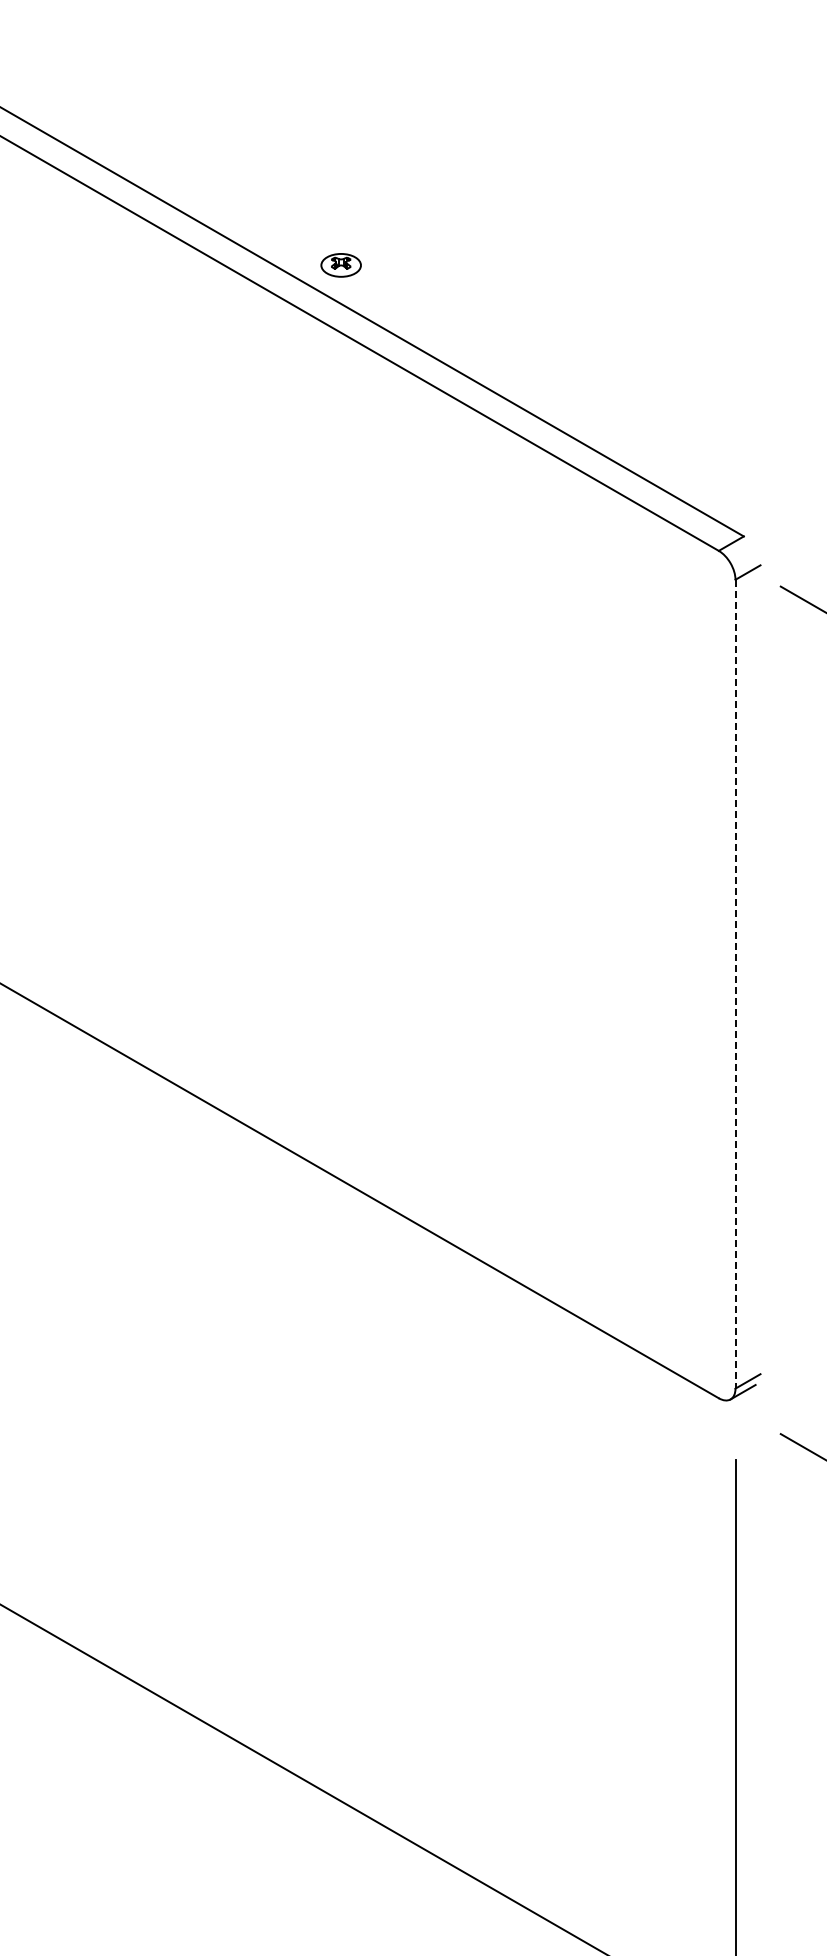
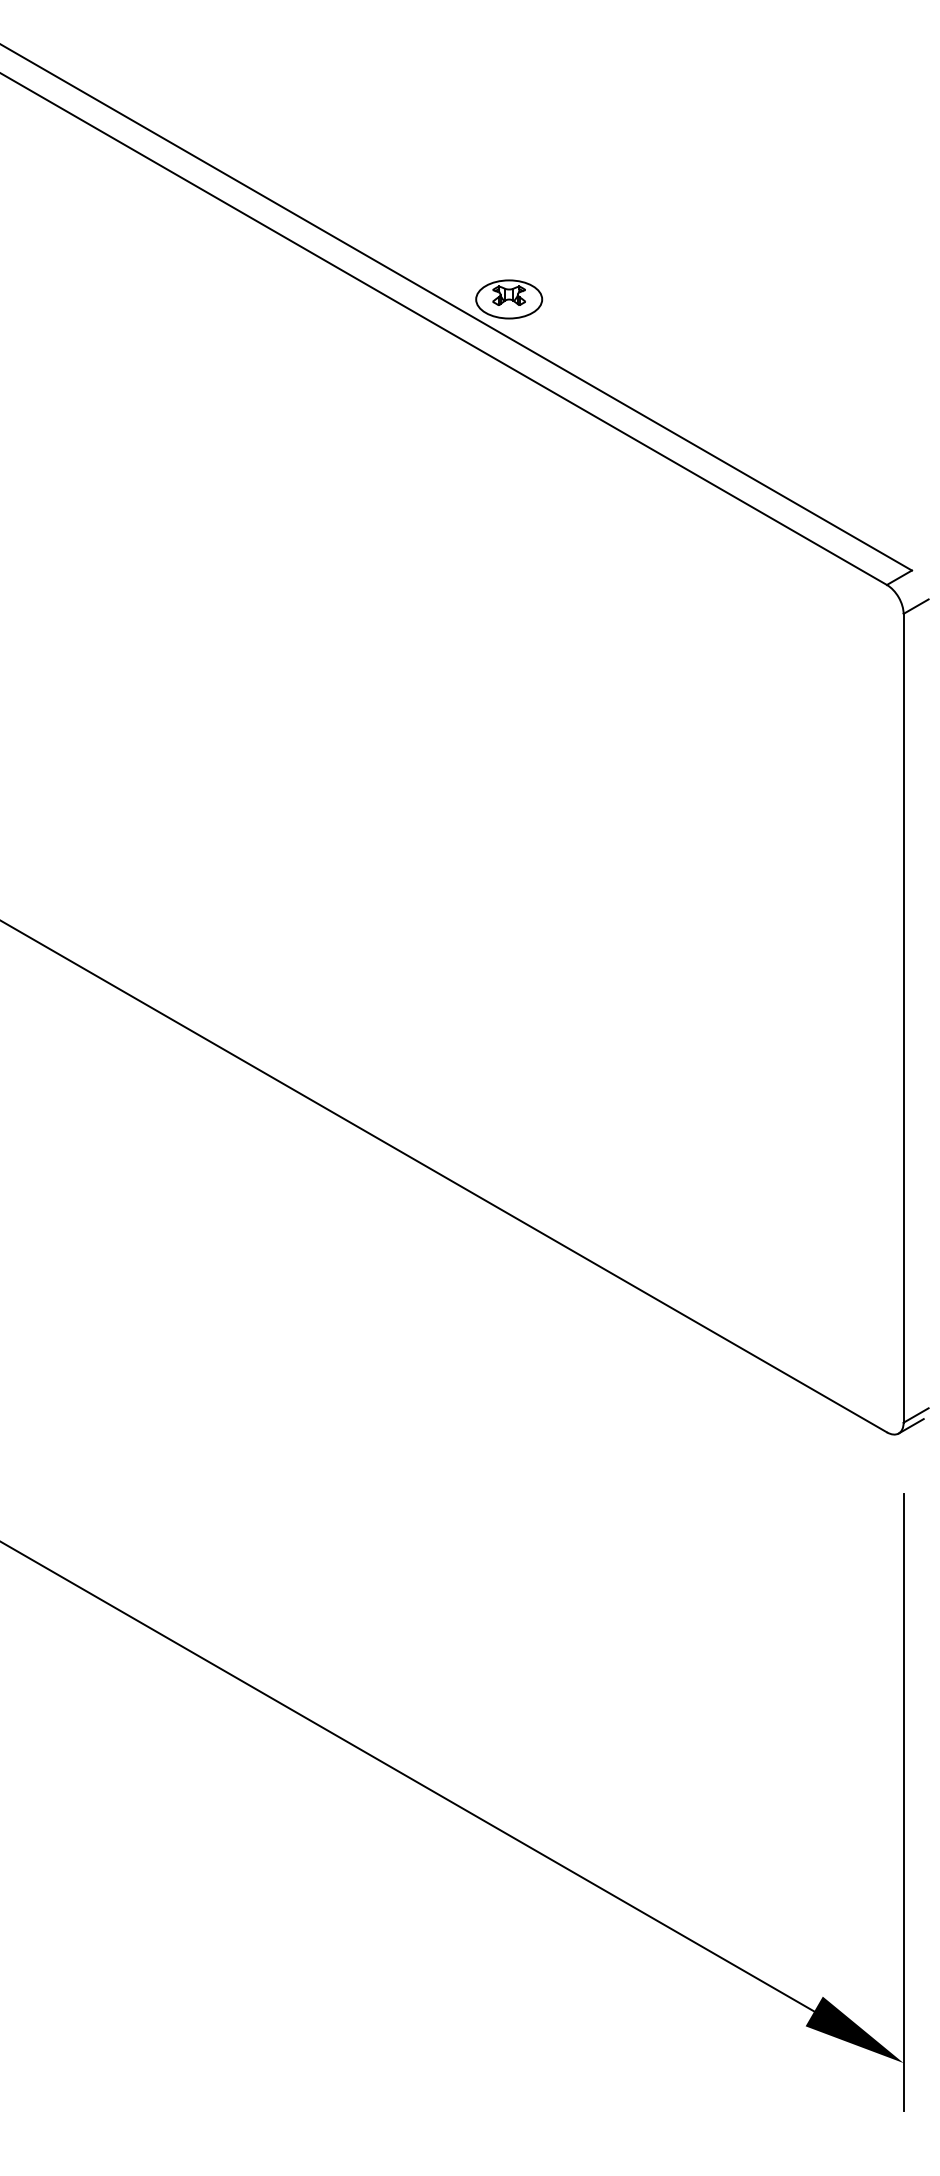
part: (341, 265) -> (509, 299), size x1.67
line: (735, 984) -> (903, 1018), dashed -> solid

